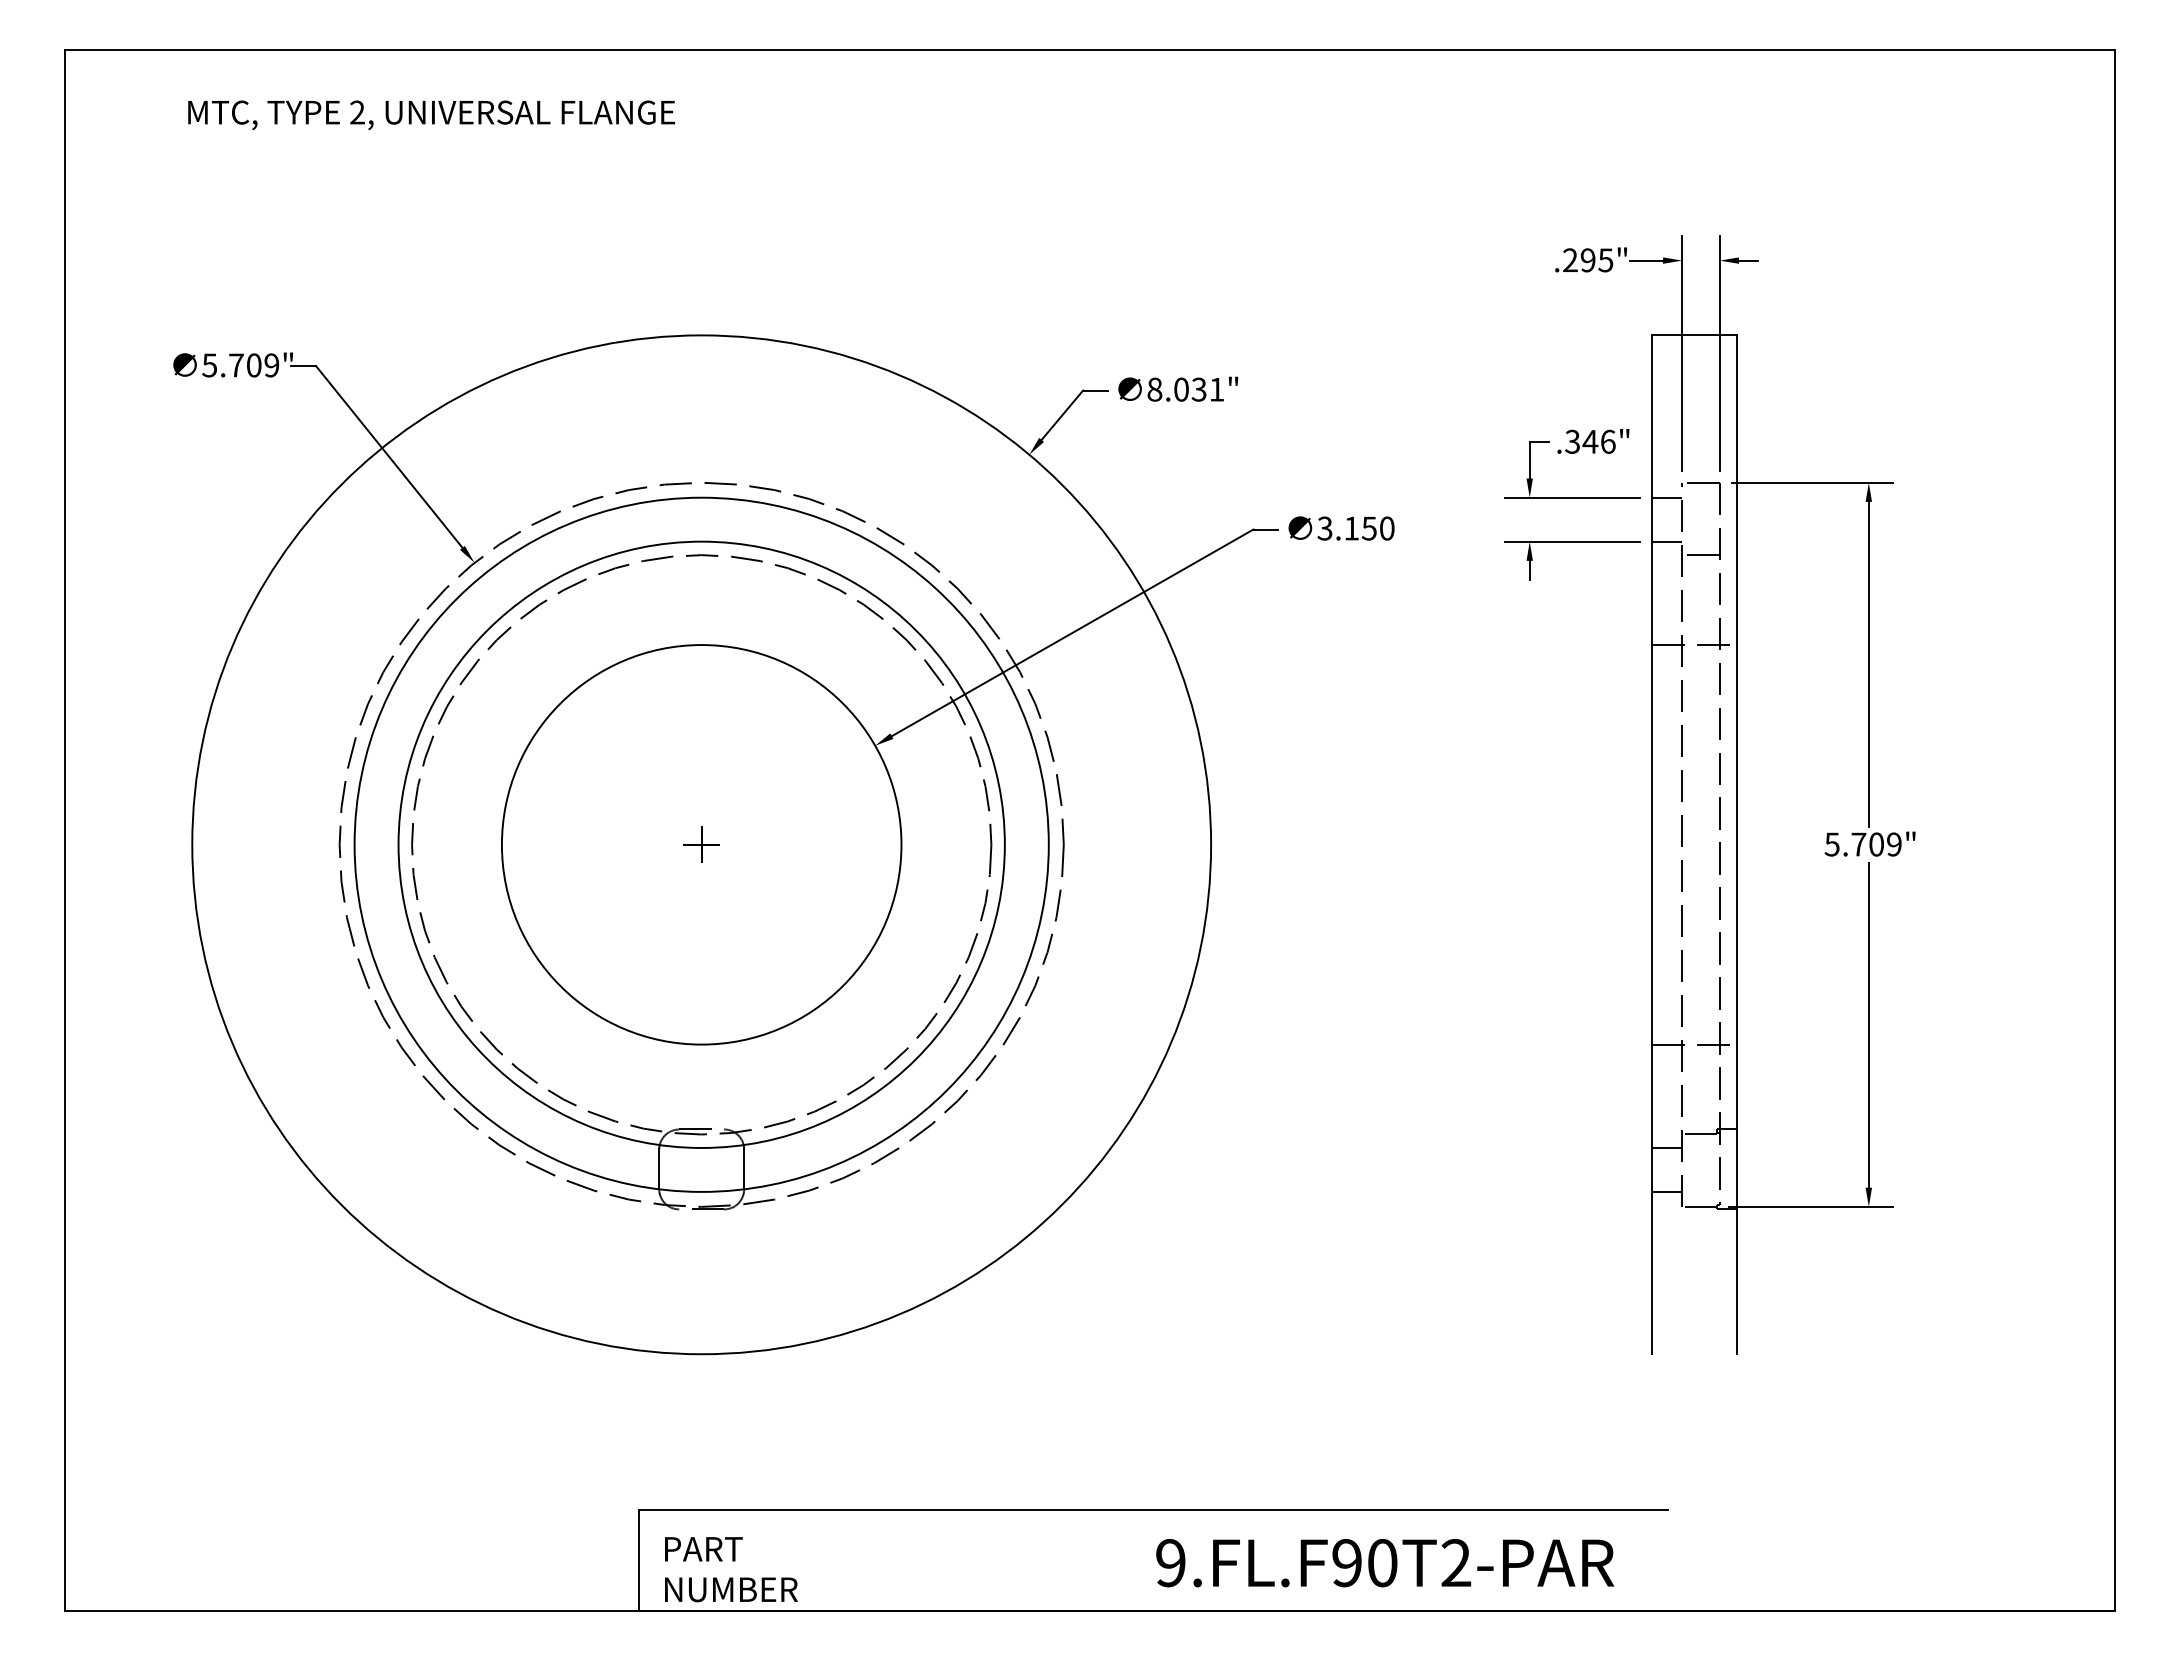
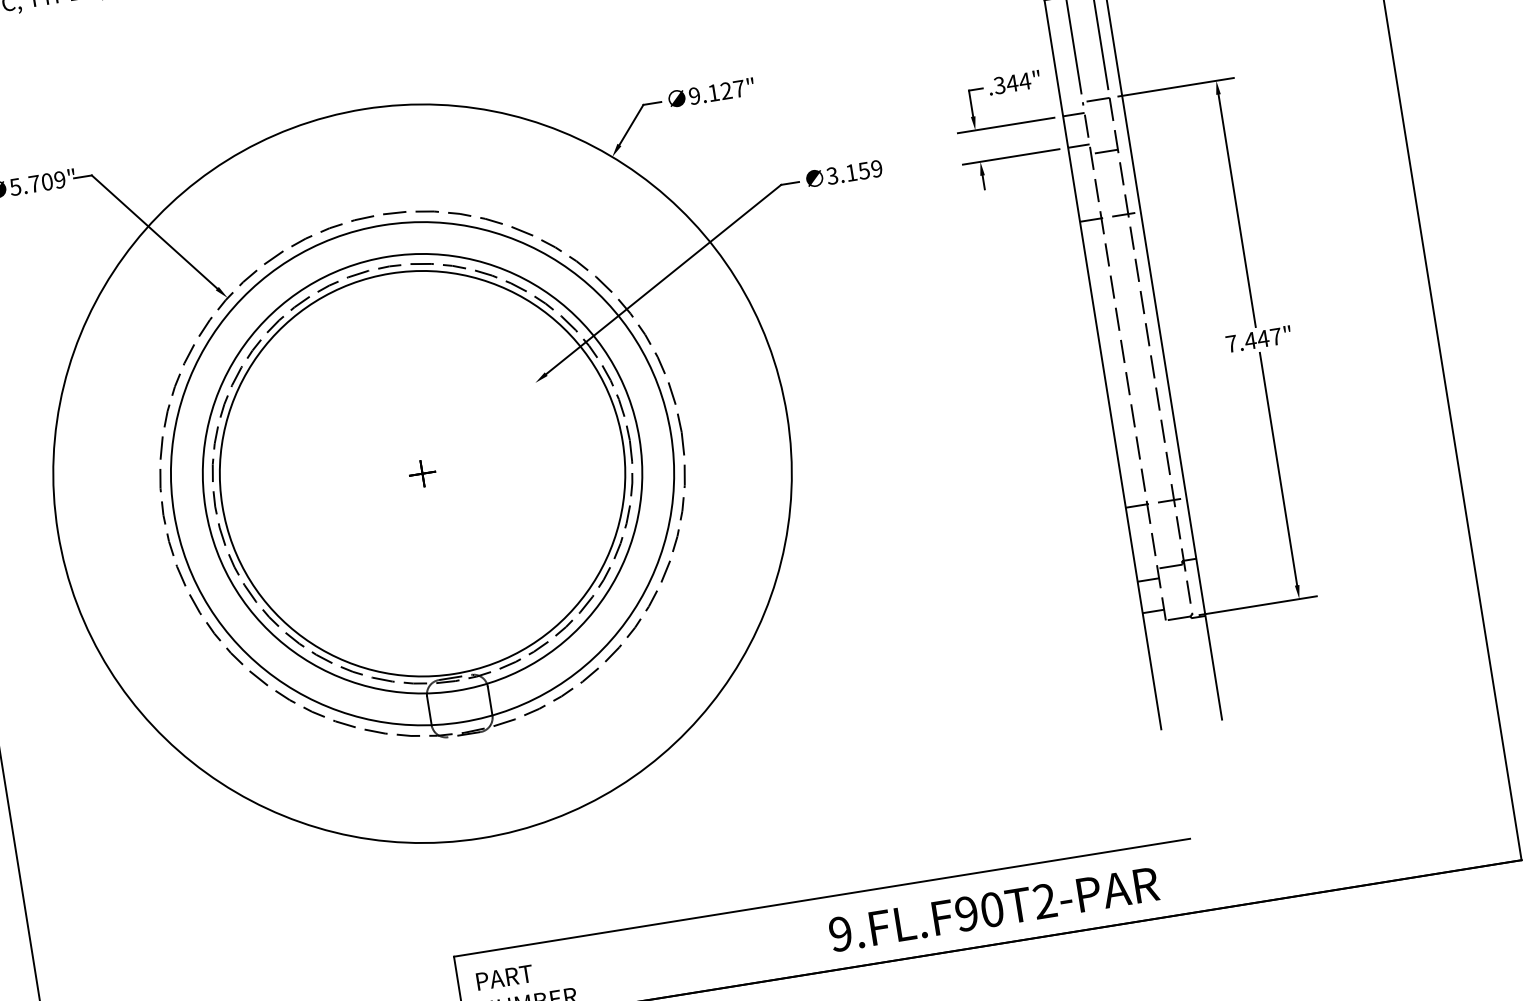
text: (1185, 389) -> (716, 92), 8.031" -> 9.127"
text: (1608, 441) -> (1025, 81), .346" -> .344"
text: (1386, 528) -> (876, 168), 3.150 -> 3.159
circle: (701, 844) -> (422, 473), size x1.4
text: (1862, 844) -> (1253, 340), 5.709" -> 7.447"

